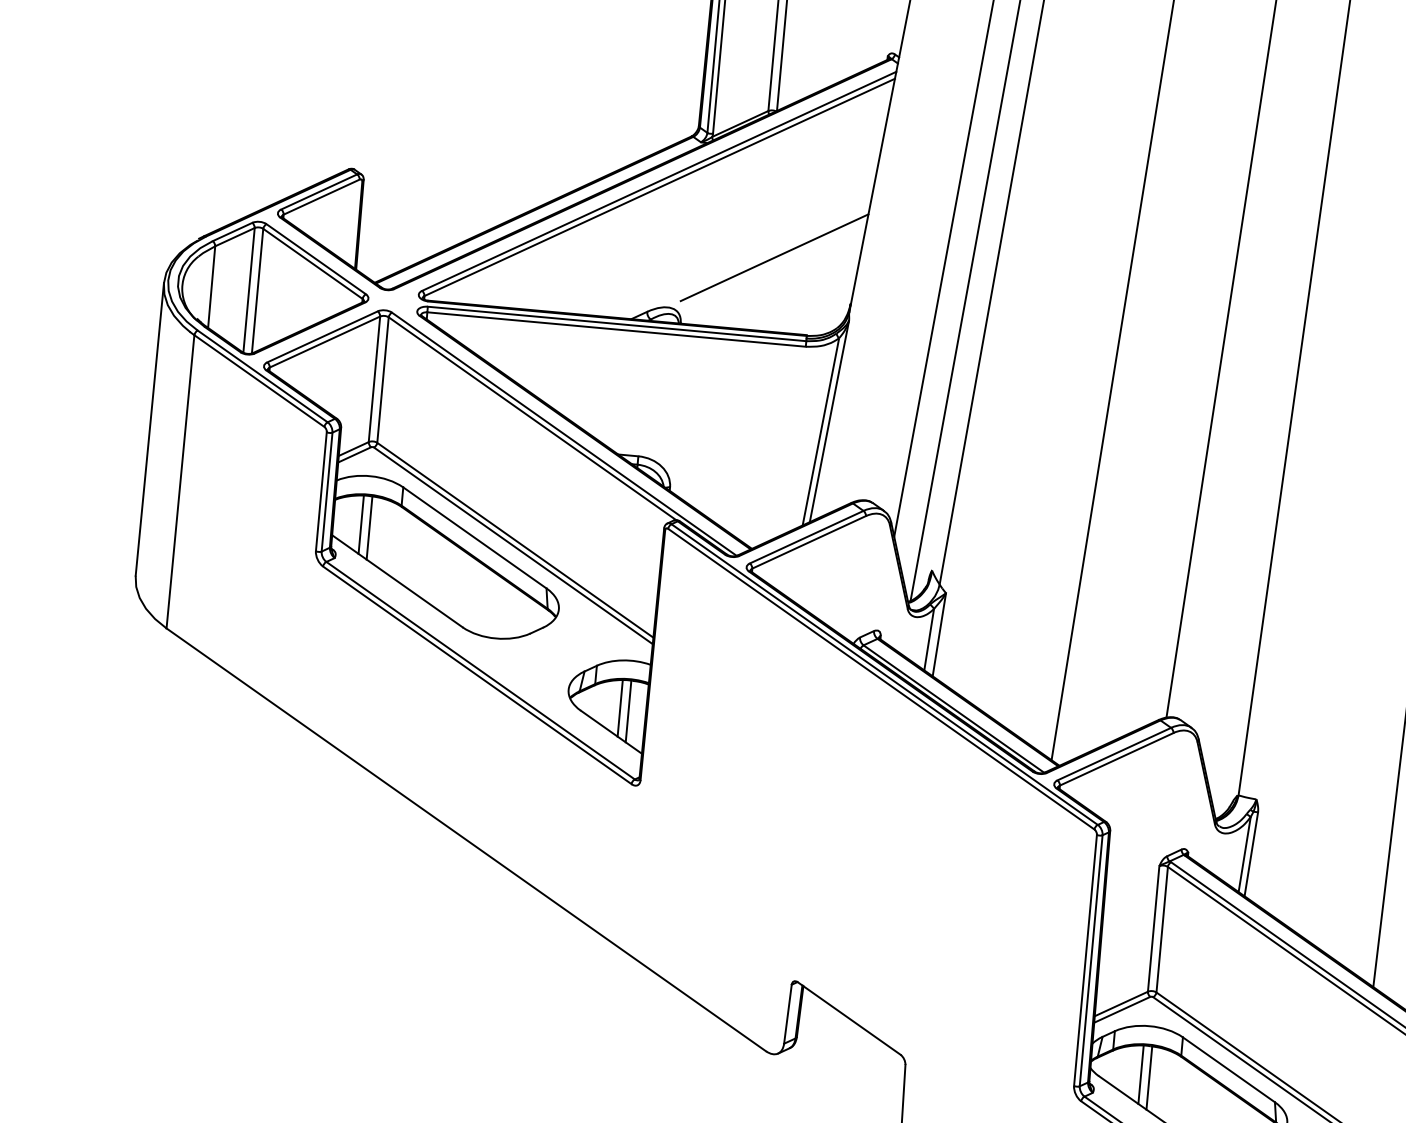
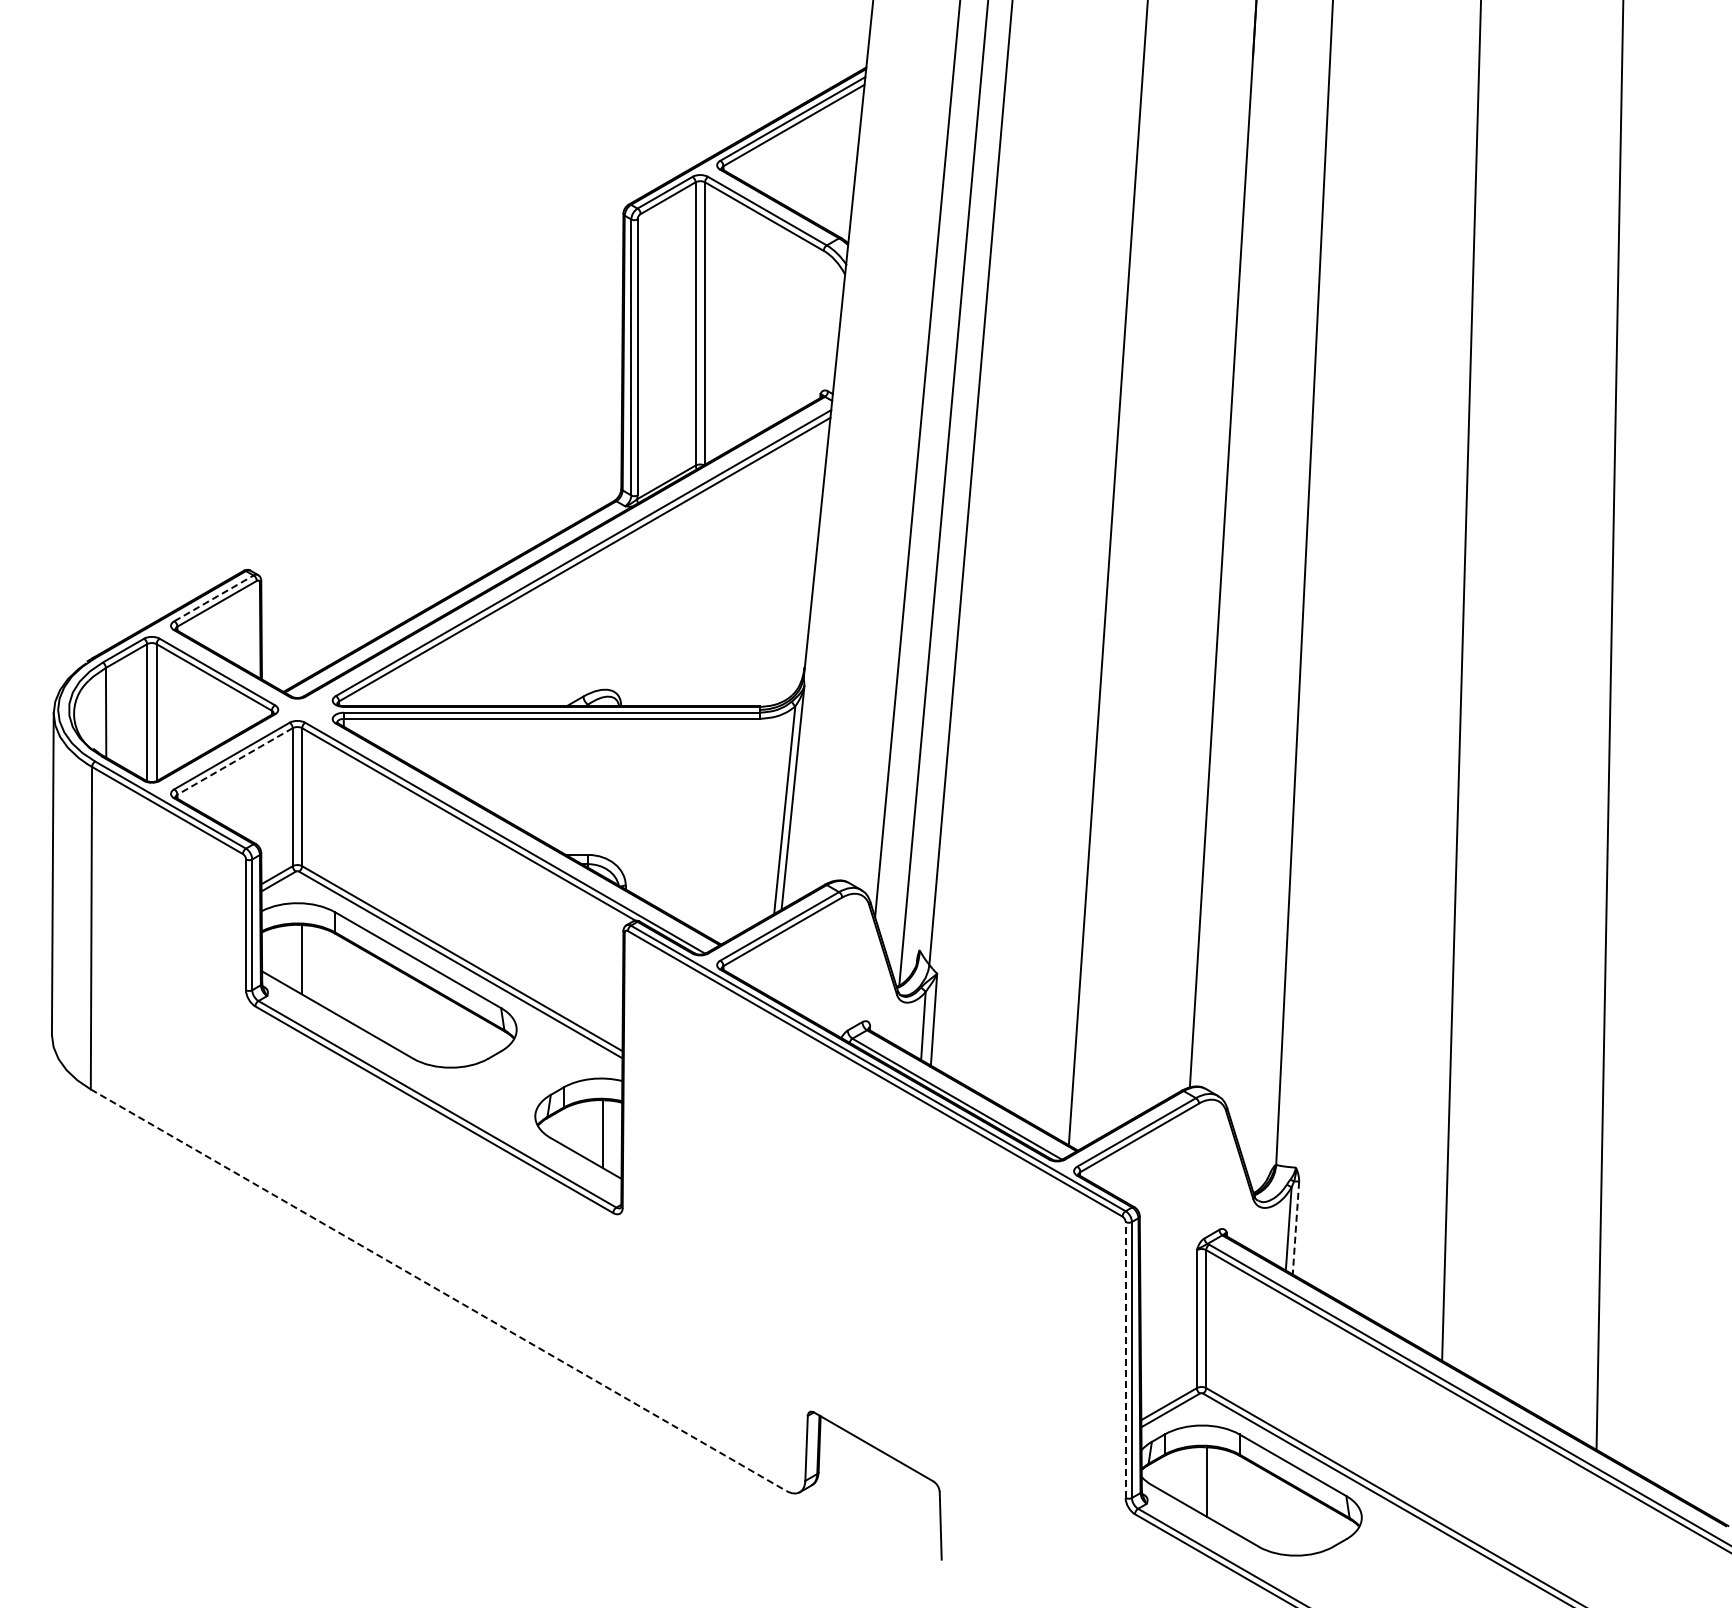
line: (318, 192) -> (213, 598), solid -> dashed
line: (774, 257) -> (716, 624), removed
line: (325, 342) -> (235, 761), solid -> dashed
line: (360, 525) -> (292, 957), removed
line: (620, 708) -> (593, 1131), removed
line: (466, 840) -> (438, 1290), solid -> dashed
line: (1250, 854) -> (1295, 1228), solid -> dashed
line: (1085, 960) -> (1125, 1360), solid -> dashed
line: (1140, 1074) -> (1197, 1479), removed

